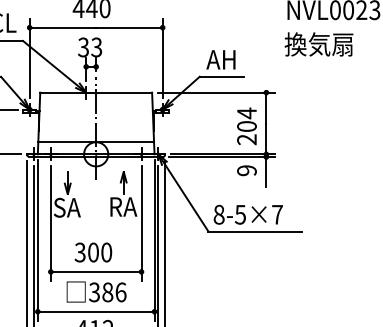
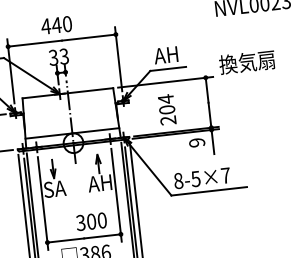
text: (318, 44) -> (246, 62), moved
text: (246, 126) -> (166, 109), moved
text: (122, 206) -> (99, 183), RA -> AH
text: (93, 252) -> (91, 221), moved

